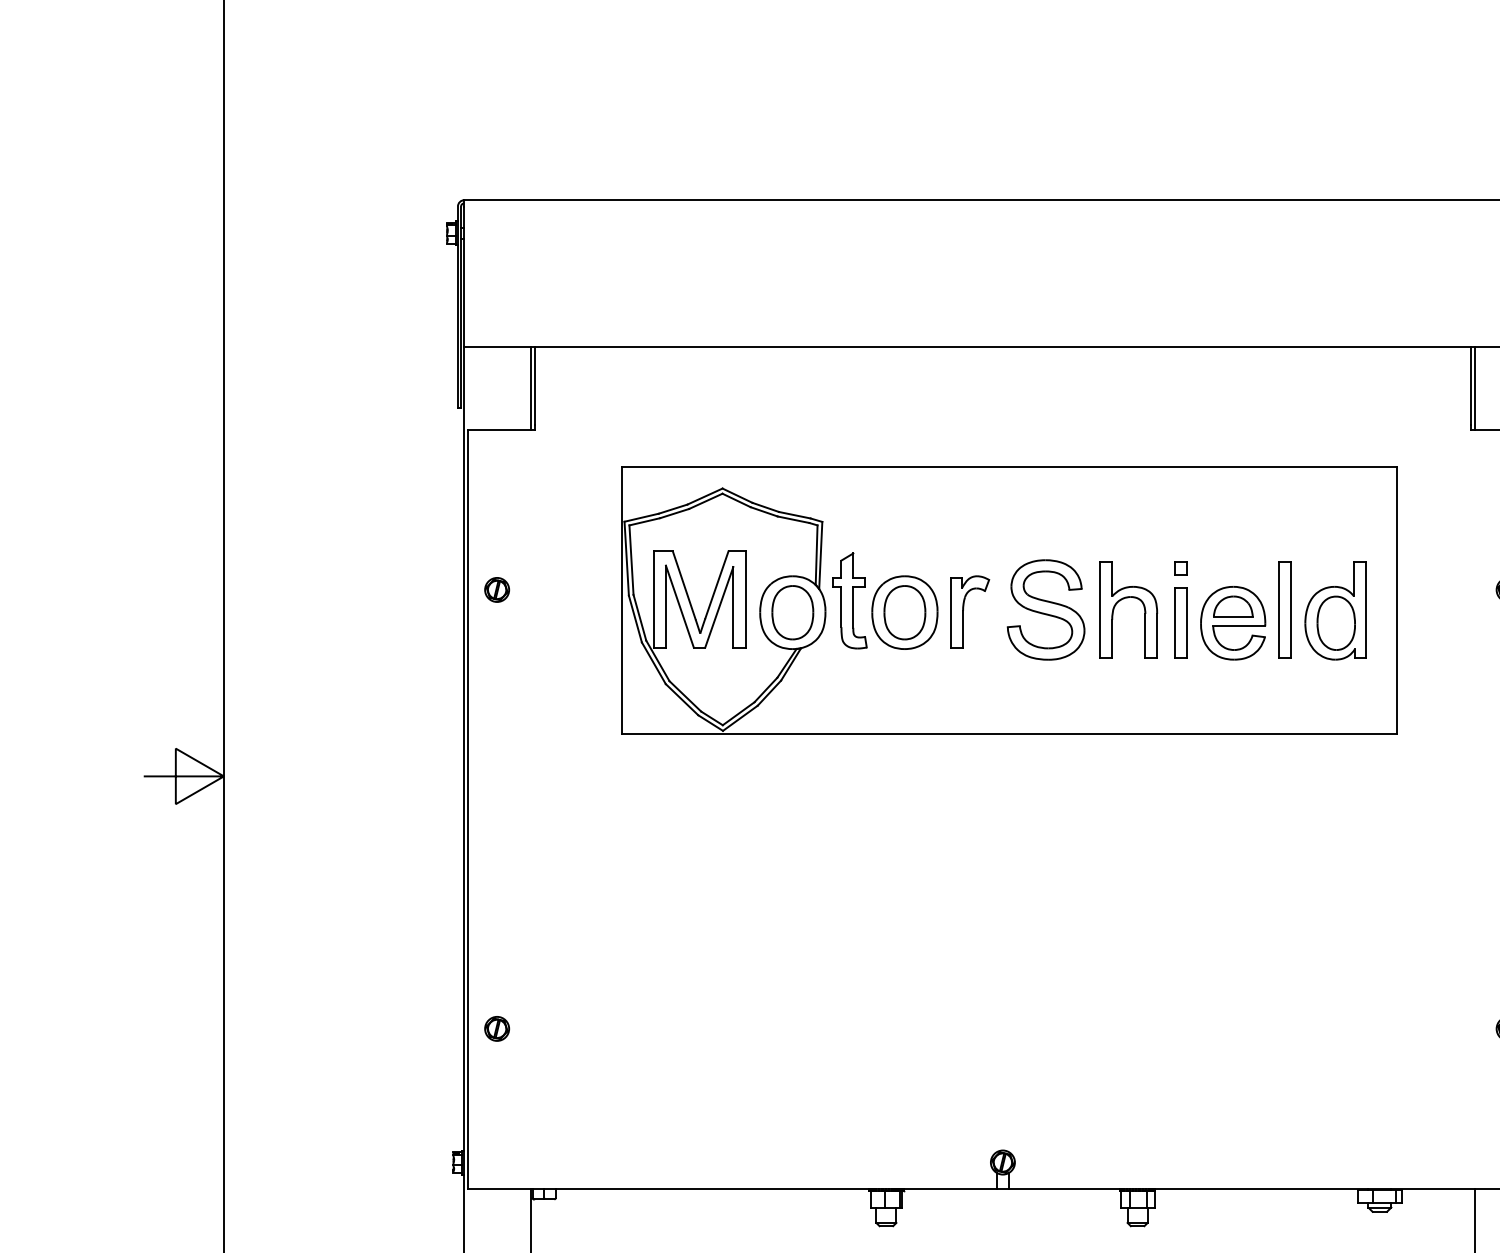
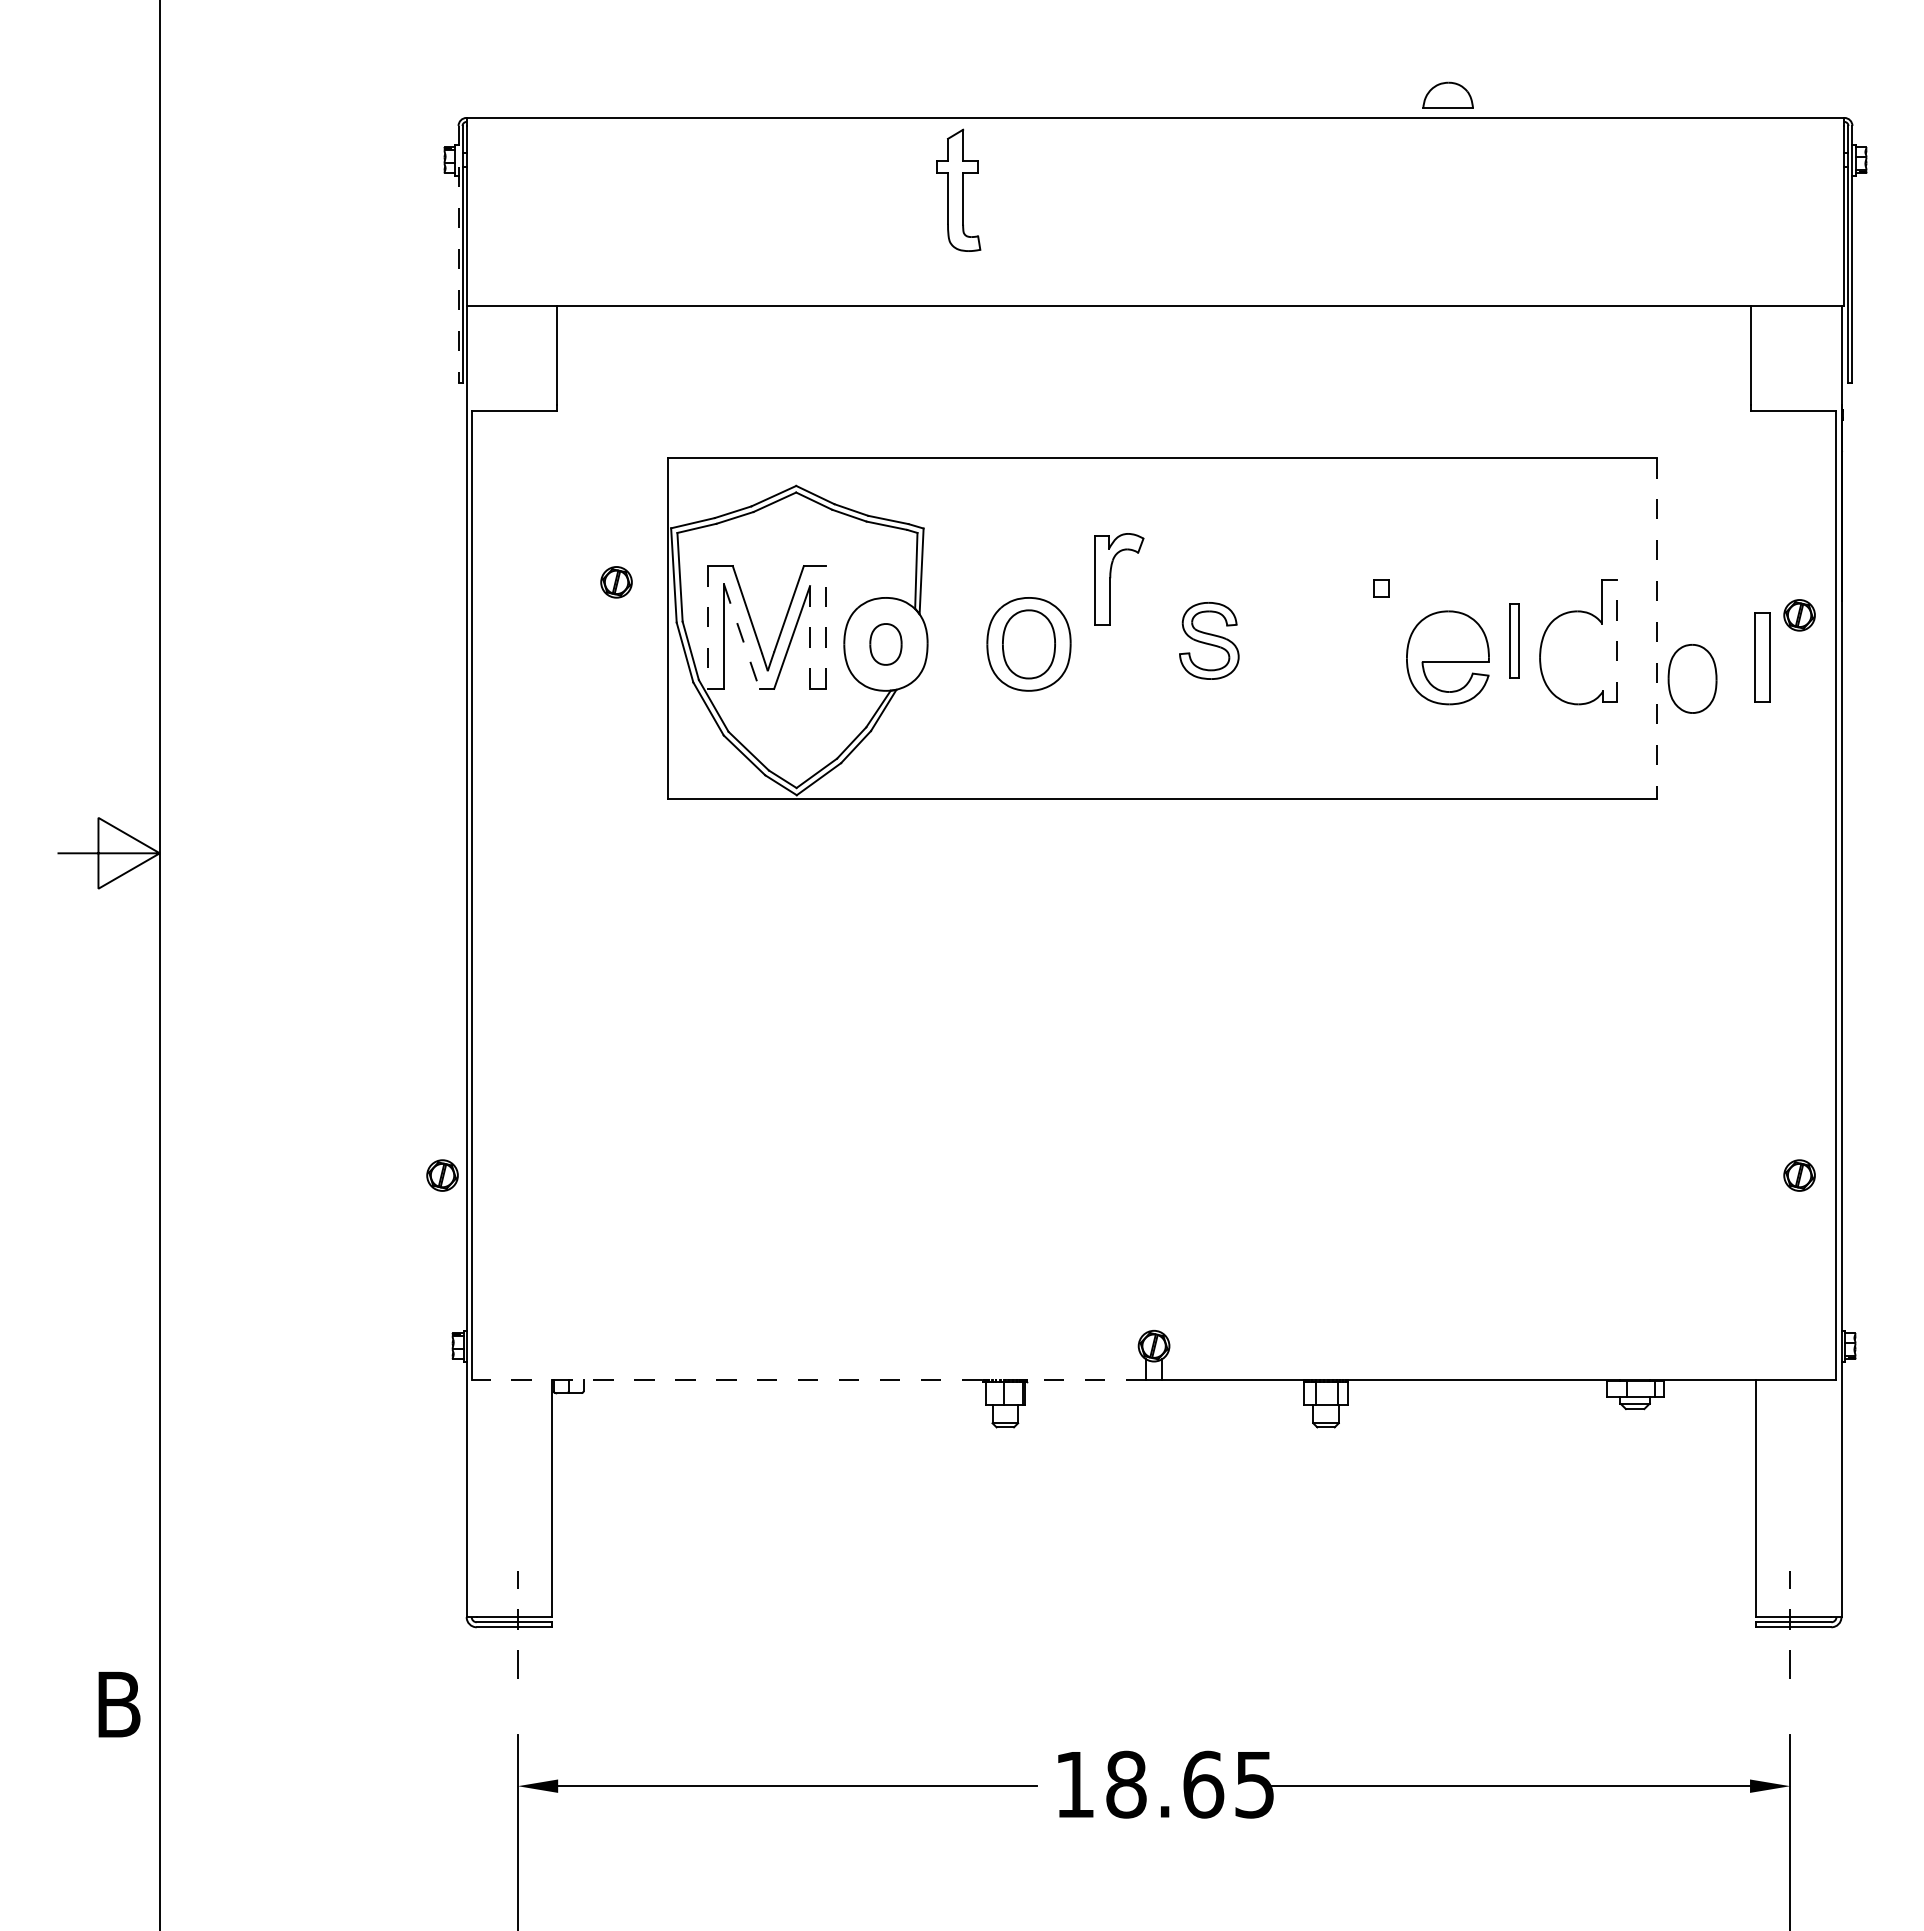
line: (457, 307) -> (458, 254), solid -> dashed
line: (530, 387) -> (551, 357), removed
line: (1474, 387) -> (1756, 357), removed
part: (497, 590) -> (616, 582), moved
line: (745, 598) -> (825, 626), solid -> dashed
part: (1125, 598) -> (1310, 626), removed
line: (653, 599) -> (708, 627), solid -> dashed
part: (849, 600) -> (958, 189), moved
line: (1397, 600) -> (1657, 628), solid -> dashed
part: (1232, 605) -> (1447, 94), moved
line: (679, 607) -> (741, 637), solid -> dashed
line: (733, 608) -> (810, 638), solid -> dashed
part: (1046, 609) -> (1209, 640), size x0.6
part: (1285, 609) -> (1514, 640), size x0.6
line: (1366, 609) -> (1617, 640), solid -> dashed
part: (964, 610) -> (1111, 577), moved
part: (792, 612) -> (885, 644), size x0.6
part: (1181, 622) -> (1762, 657), moved
part: (1336, 622) -> (1692, 678), moved
part: (497, 1028) -> (442, 1175), moved
line: (732, 1189) -> (808, 1380), solid -> dashed

